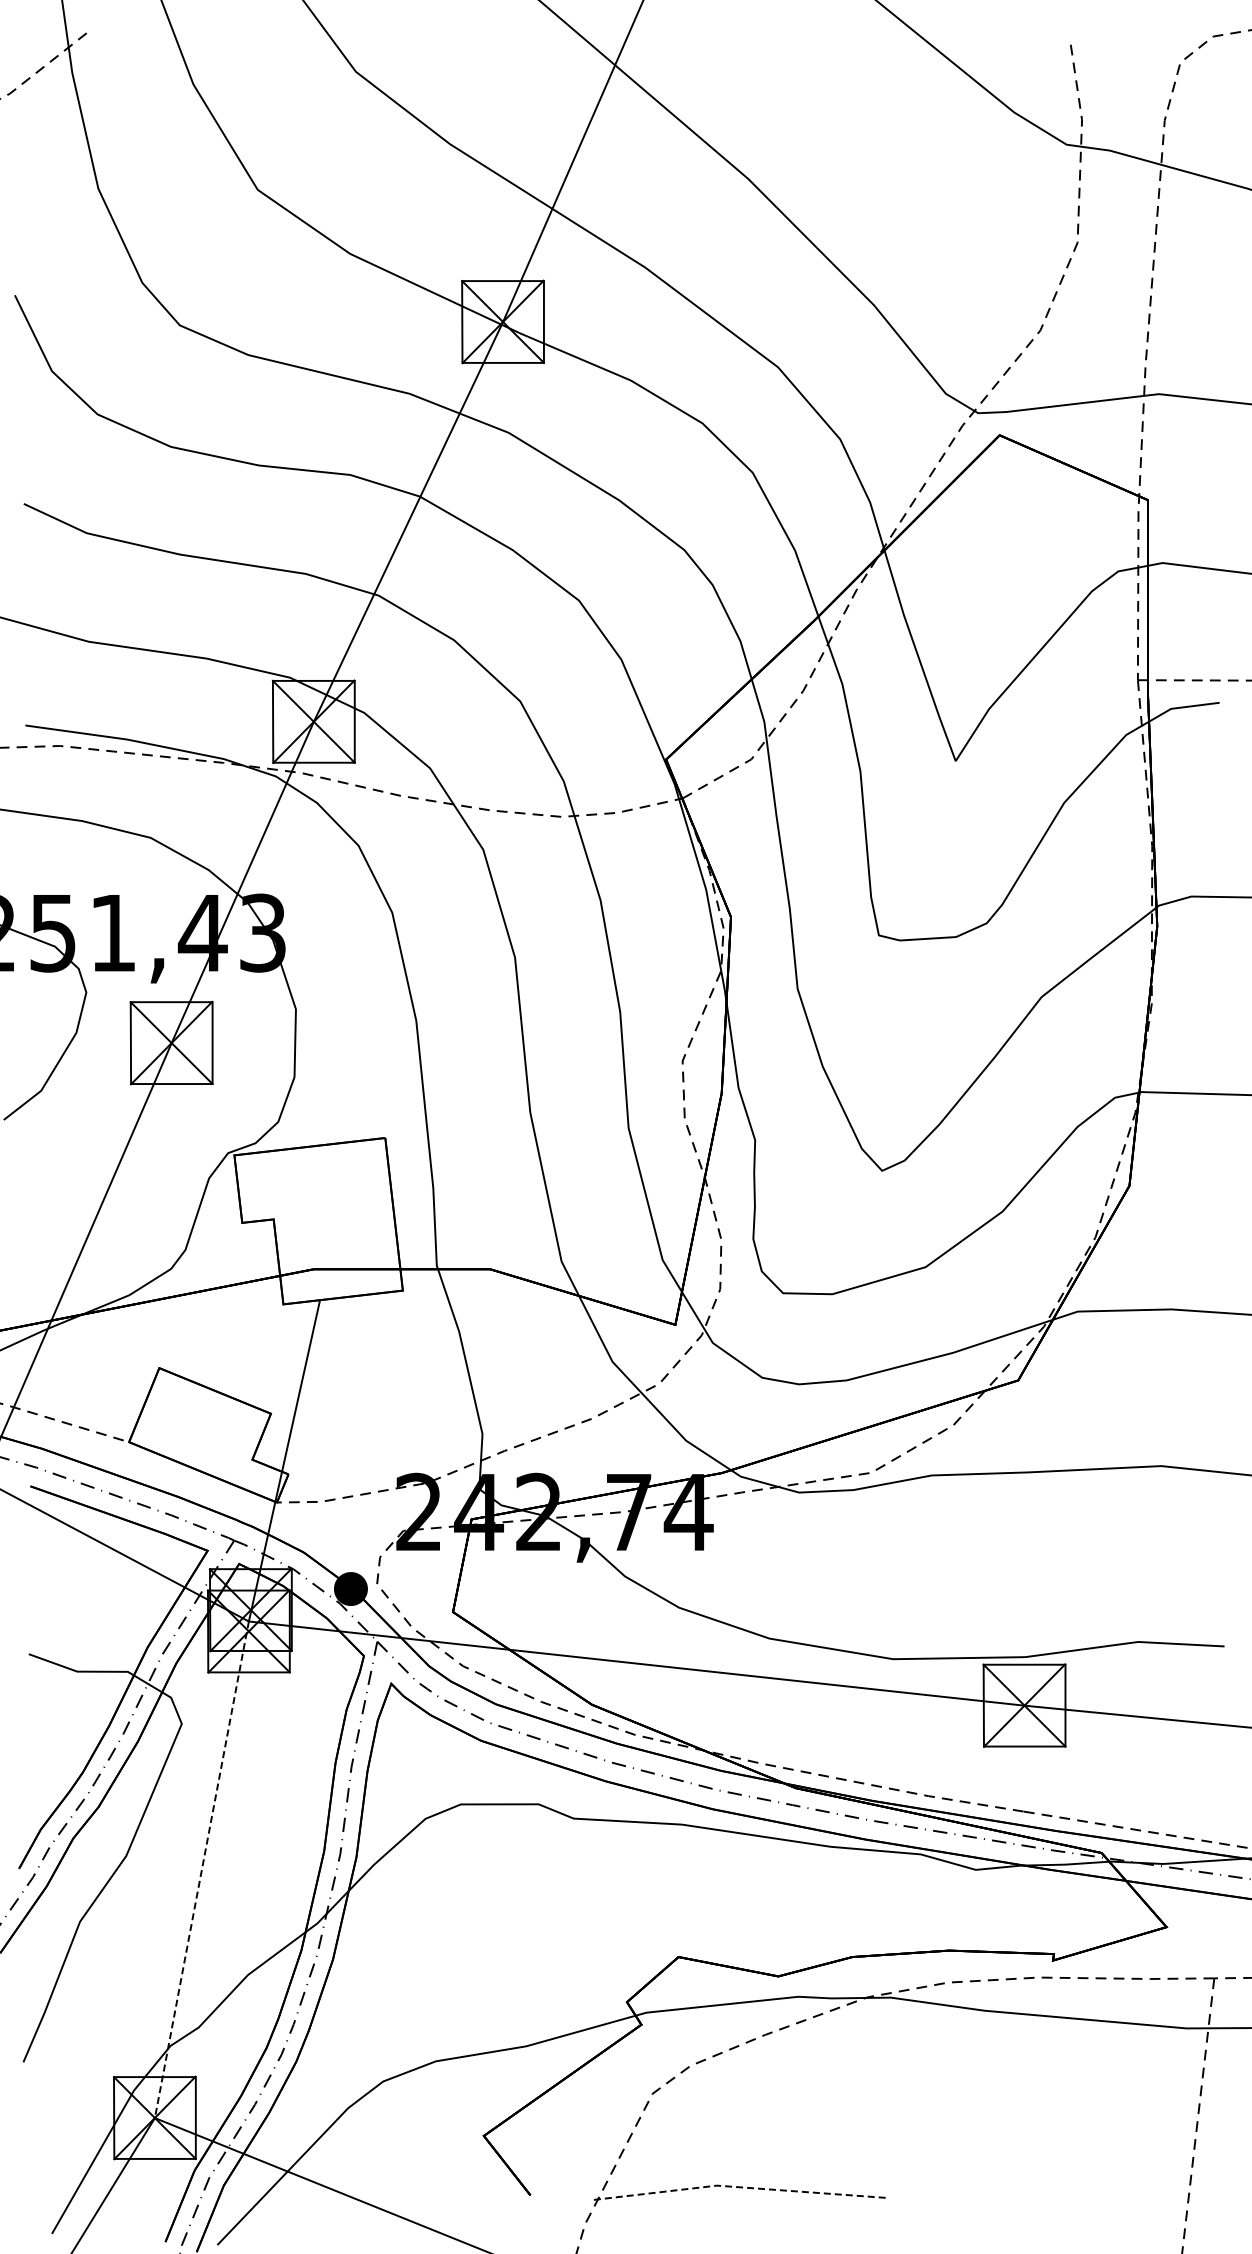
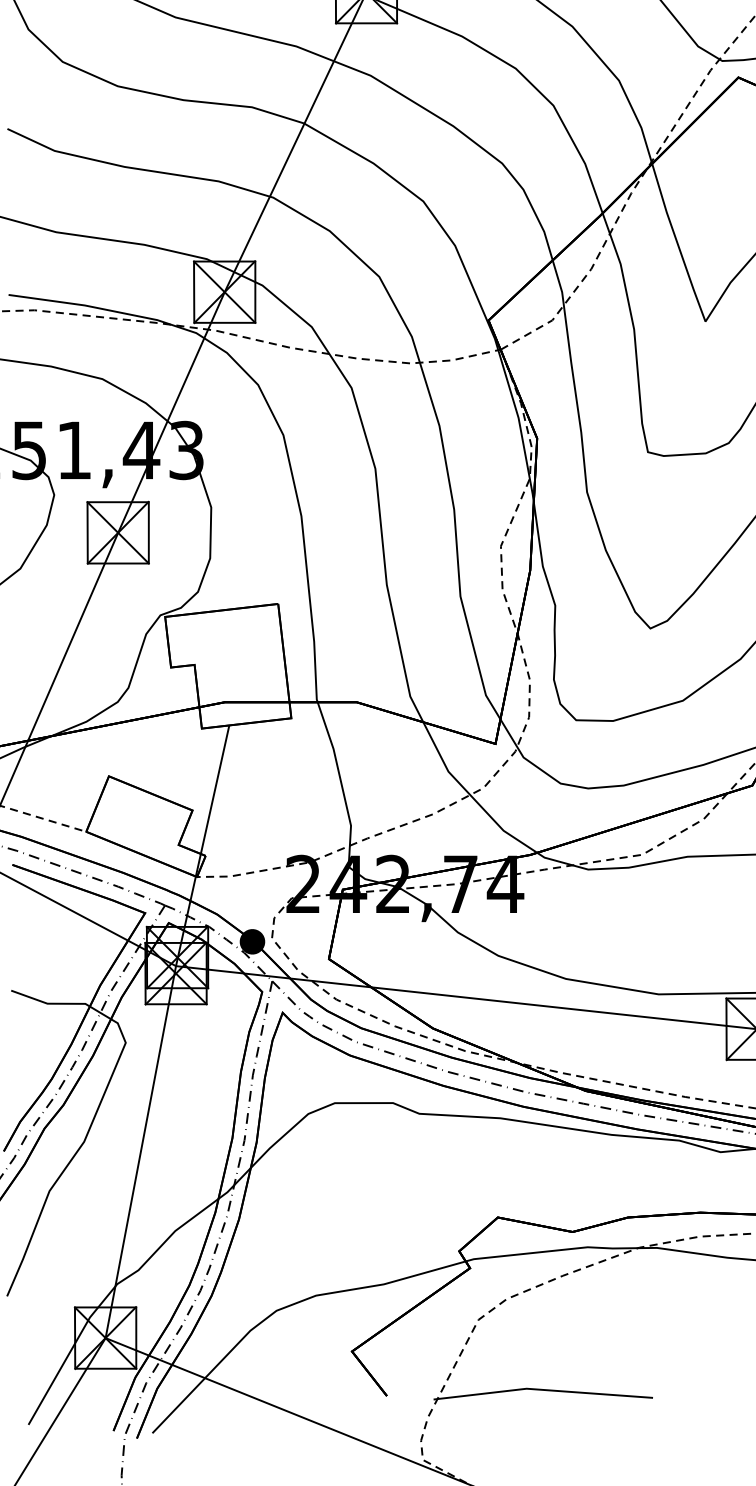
line: (201, 1869) -> (140, 1151), dashed -> solid
line: (737, 2187) -> (542, 1390), dashed -> solid

